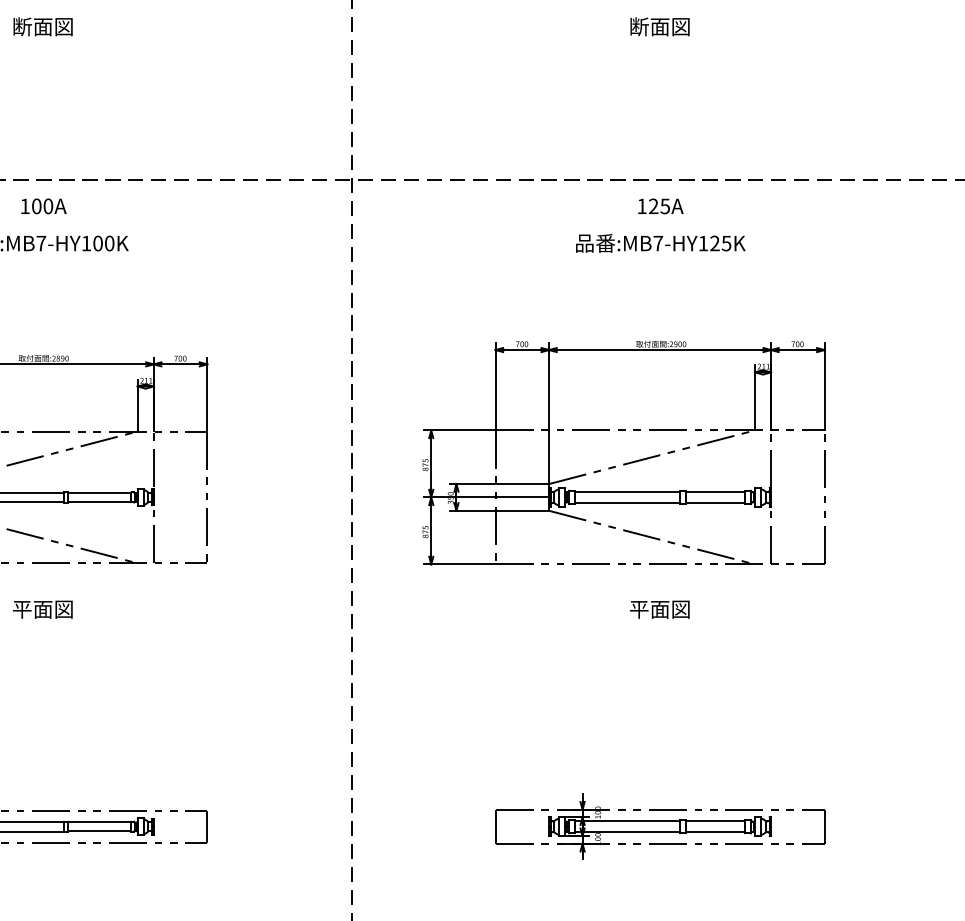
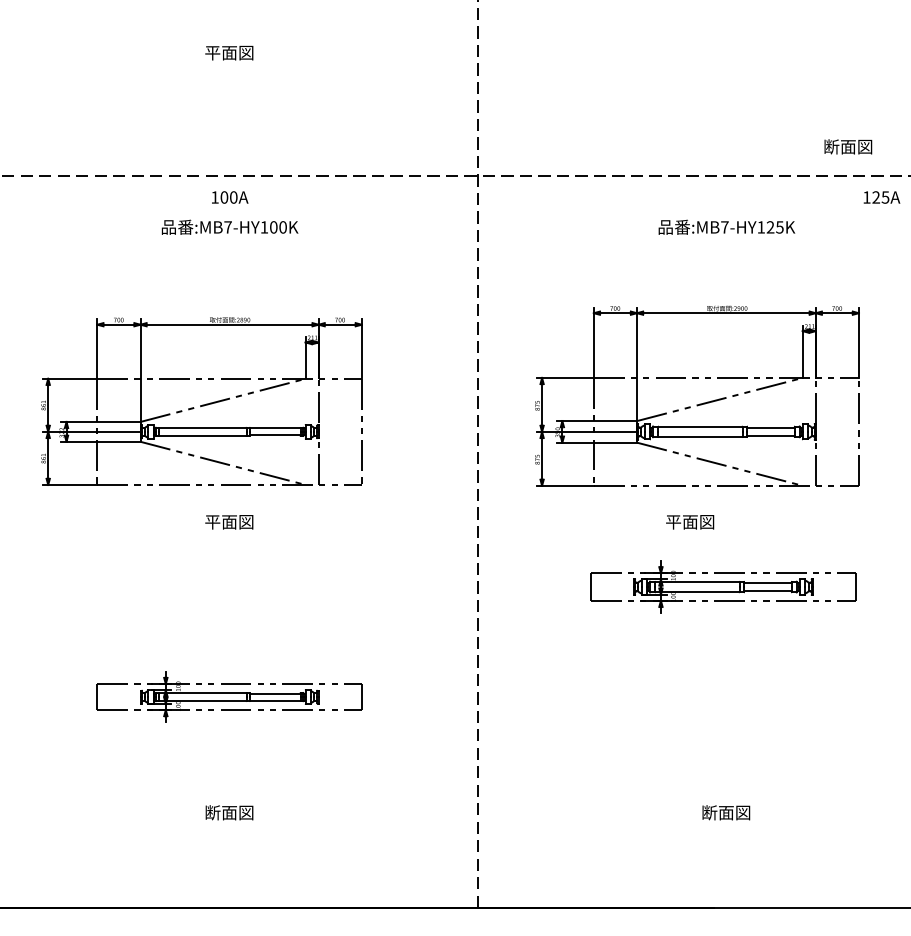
text: (21, 26) -> (212, 52), 断面図 -> 平面図
text: (660, 26) -> (848, 146), moved
text: (660, 206) -> (881, 197), moved
text: (660, 609) -> (690, 522), moved
part: (660, 826) -> (723, 586), moved

